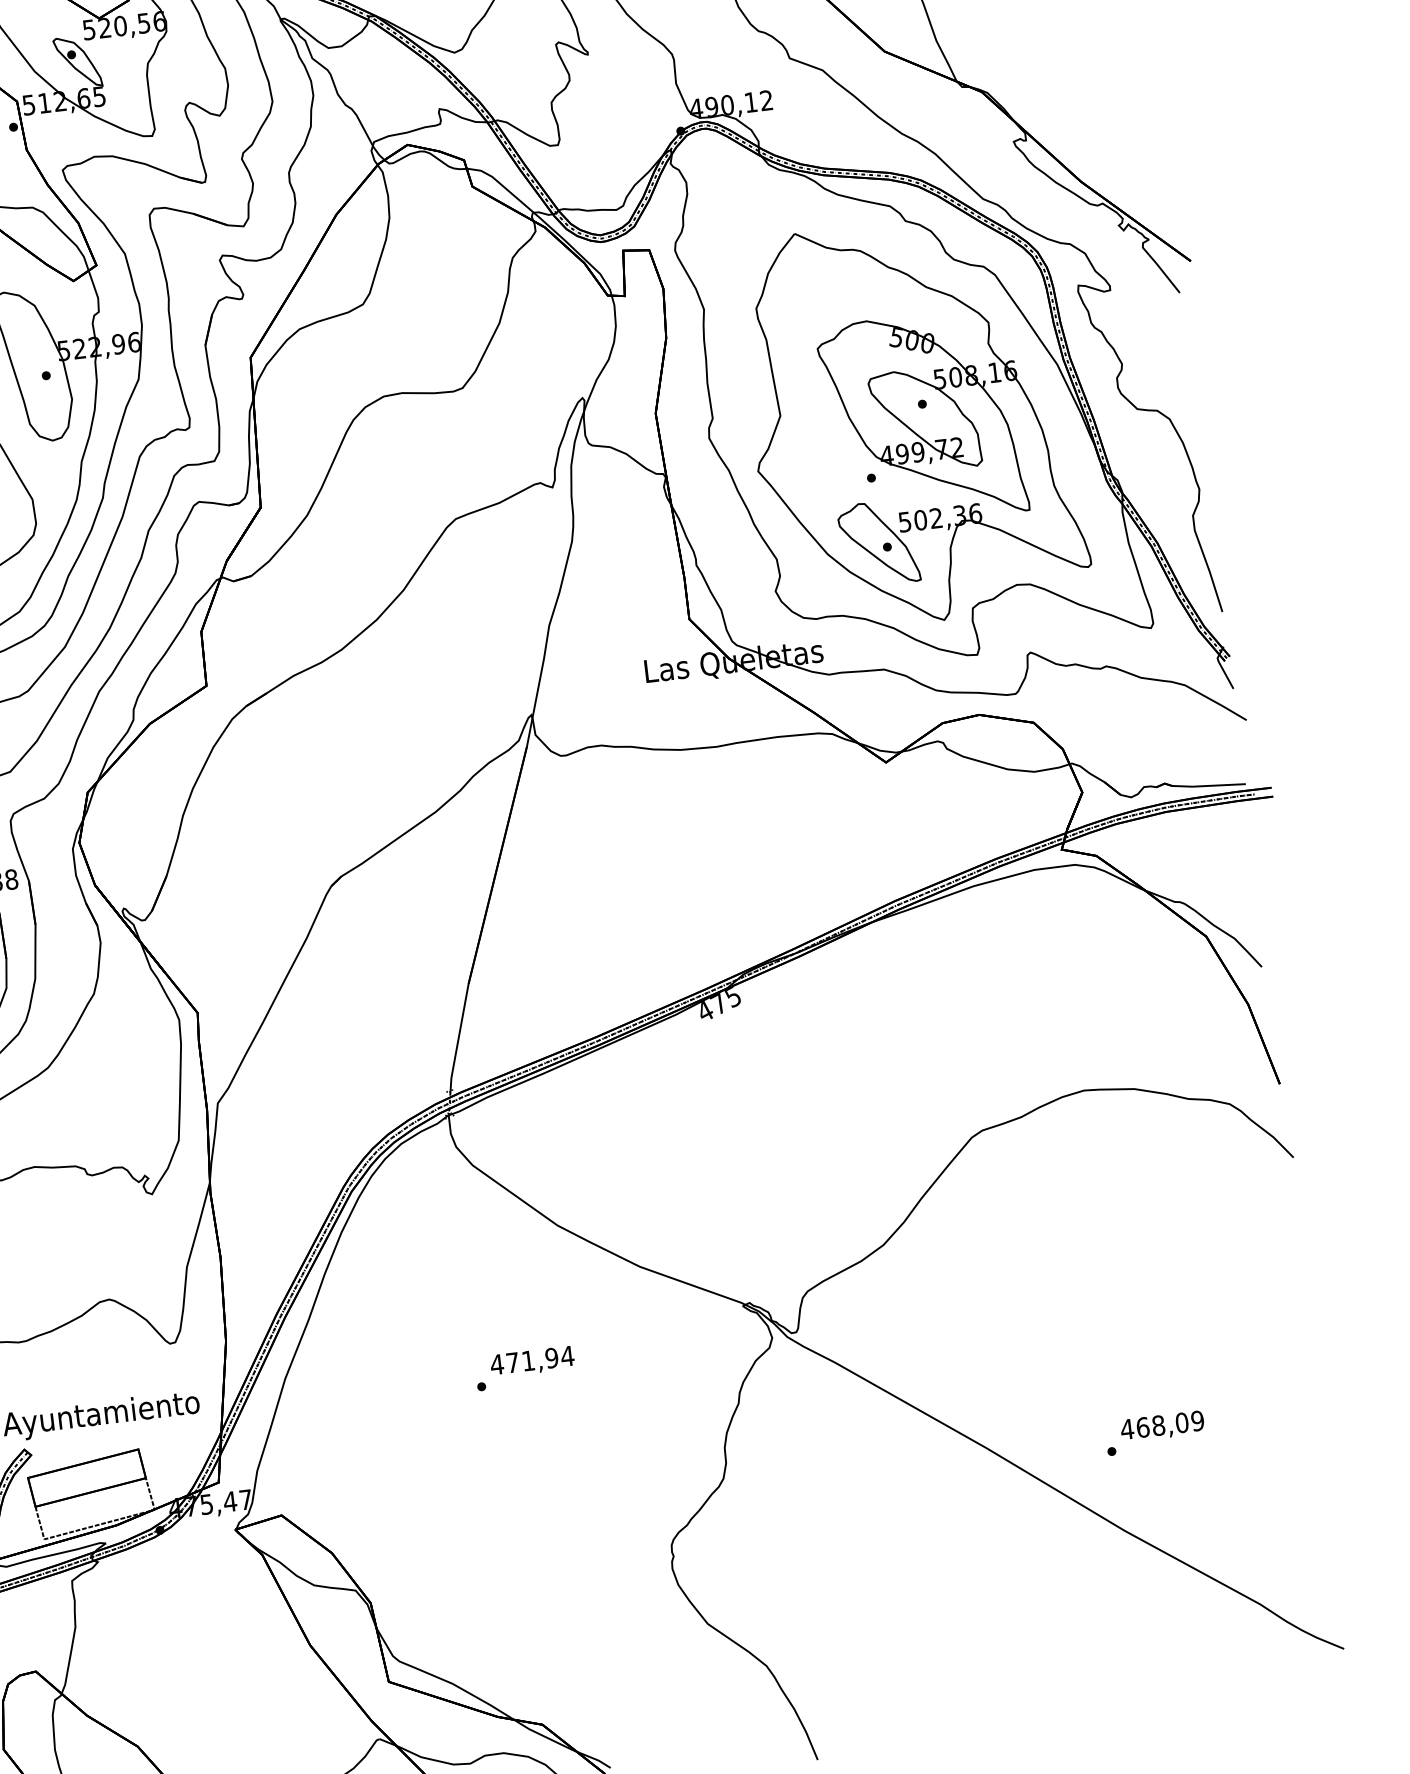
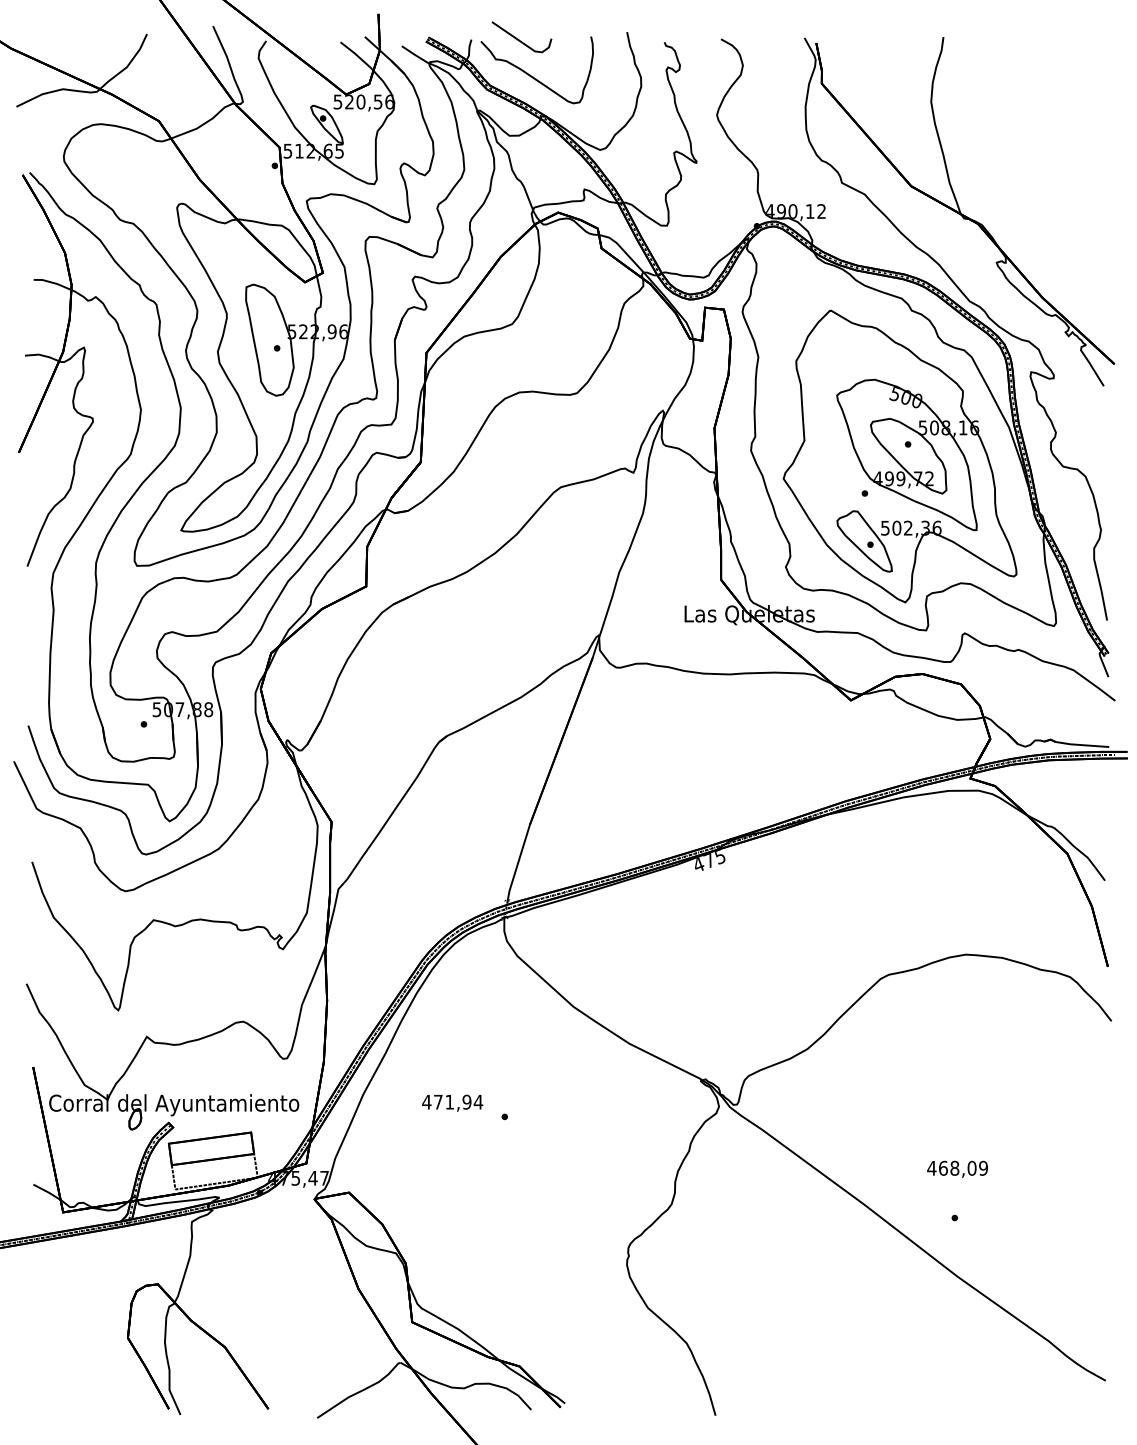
text: (532, 1360) -> (452, 1102), moved
text: (1162, 1425) -> (957, 1168), moved

